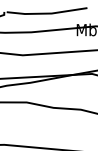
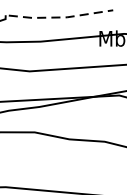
line: (47, 13) -> (61, 17), solid -> dashed

